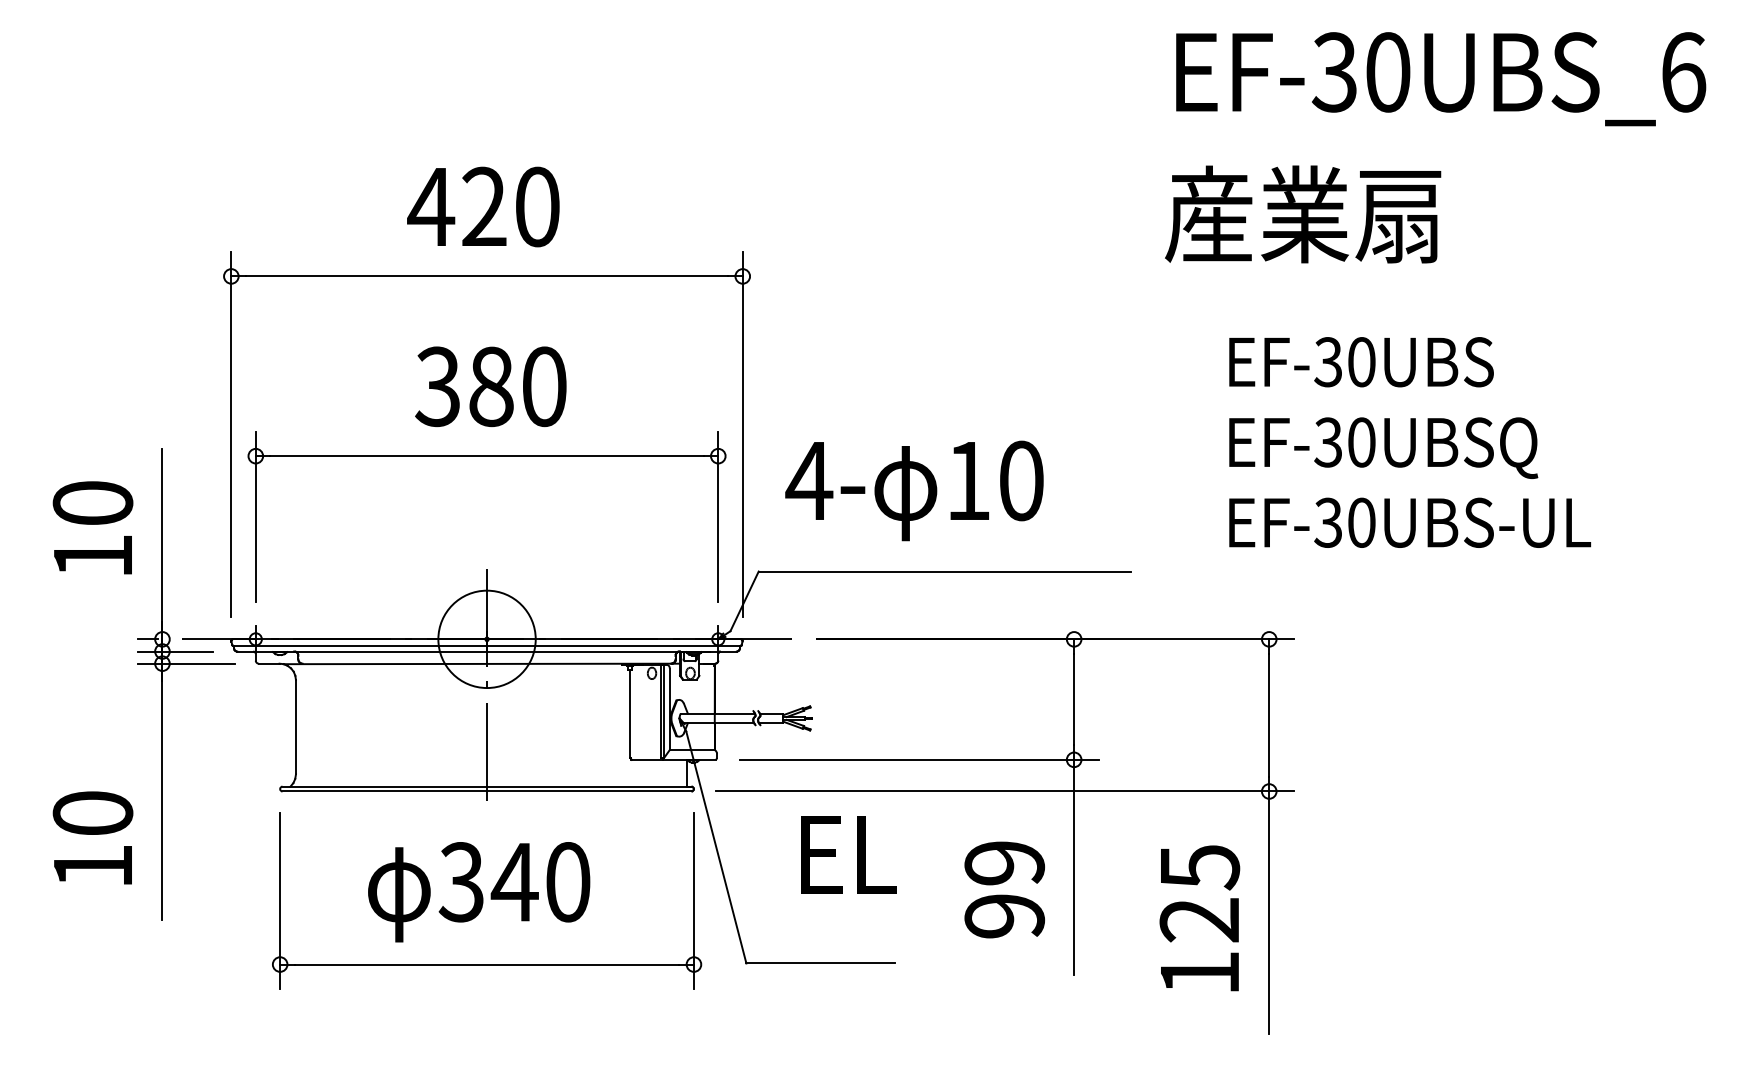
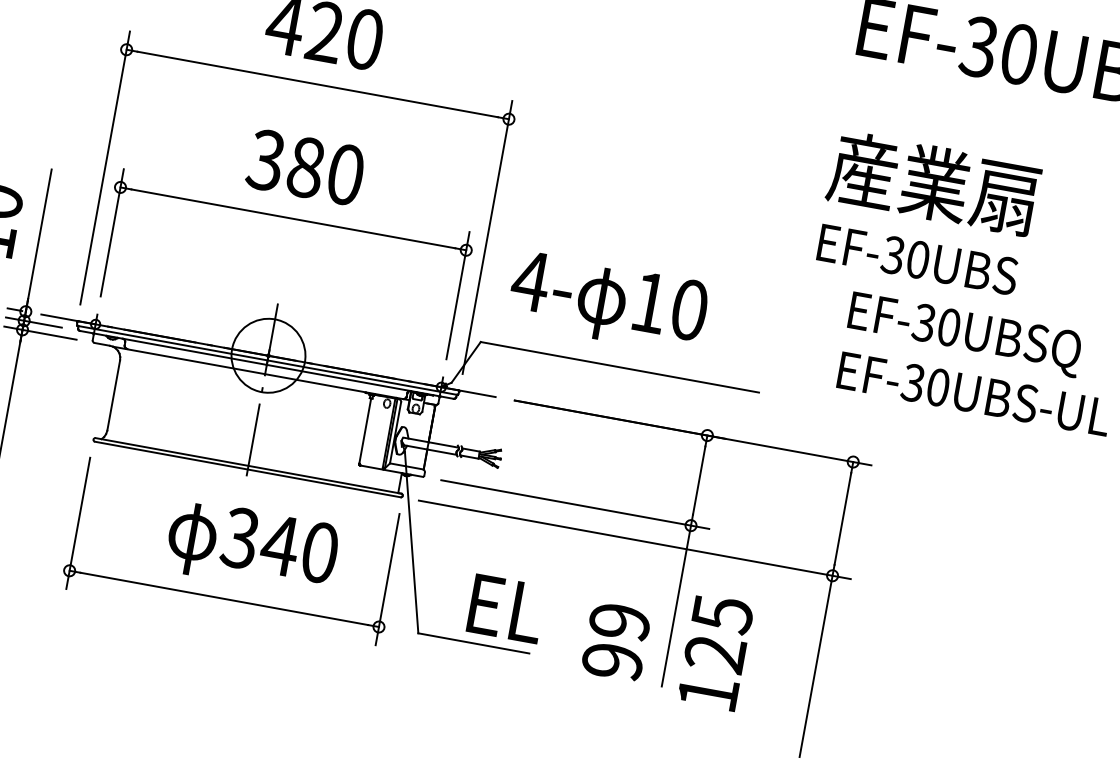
text: (1303, 214) -> (934, 183), moved
text: (1361, 362) -> (917, 260), moved
text: (848, 854) -> (506, 608), moved
text: (1004, 889) -> (616, 641), moved
text: (479, 892) -> (252, 548), moved
text: (1199, 918) -> (715, 652), moved

